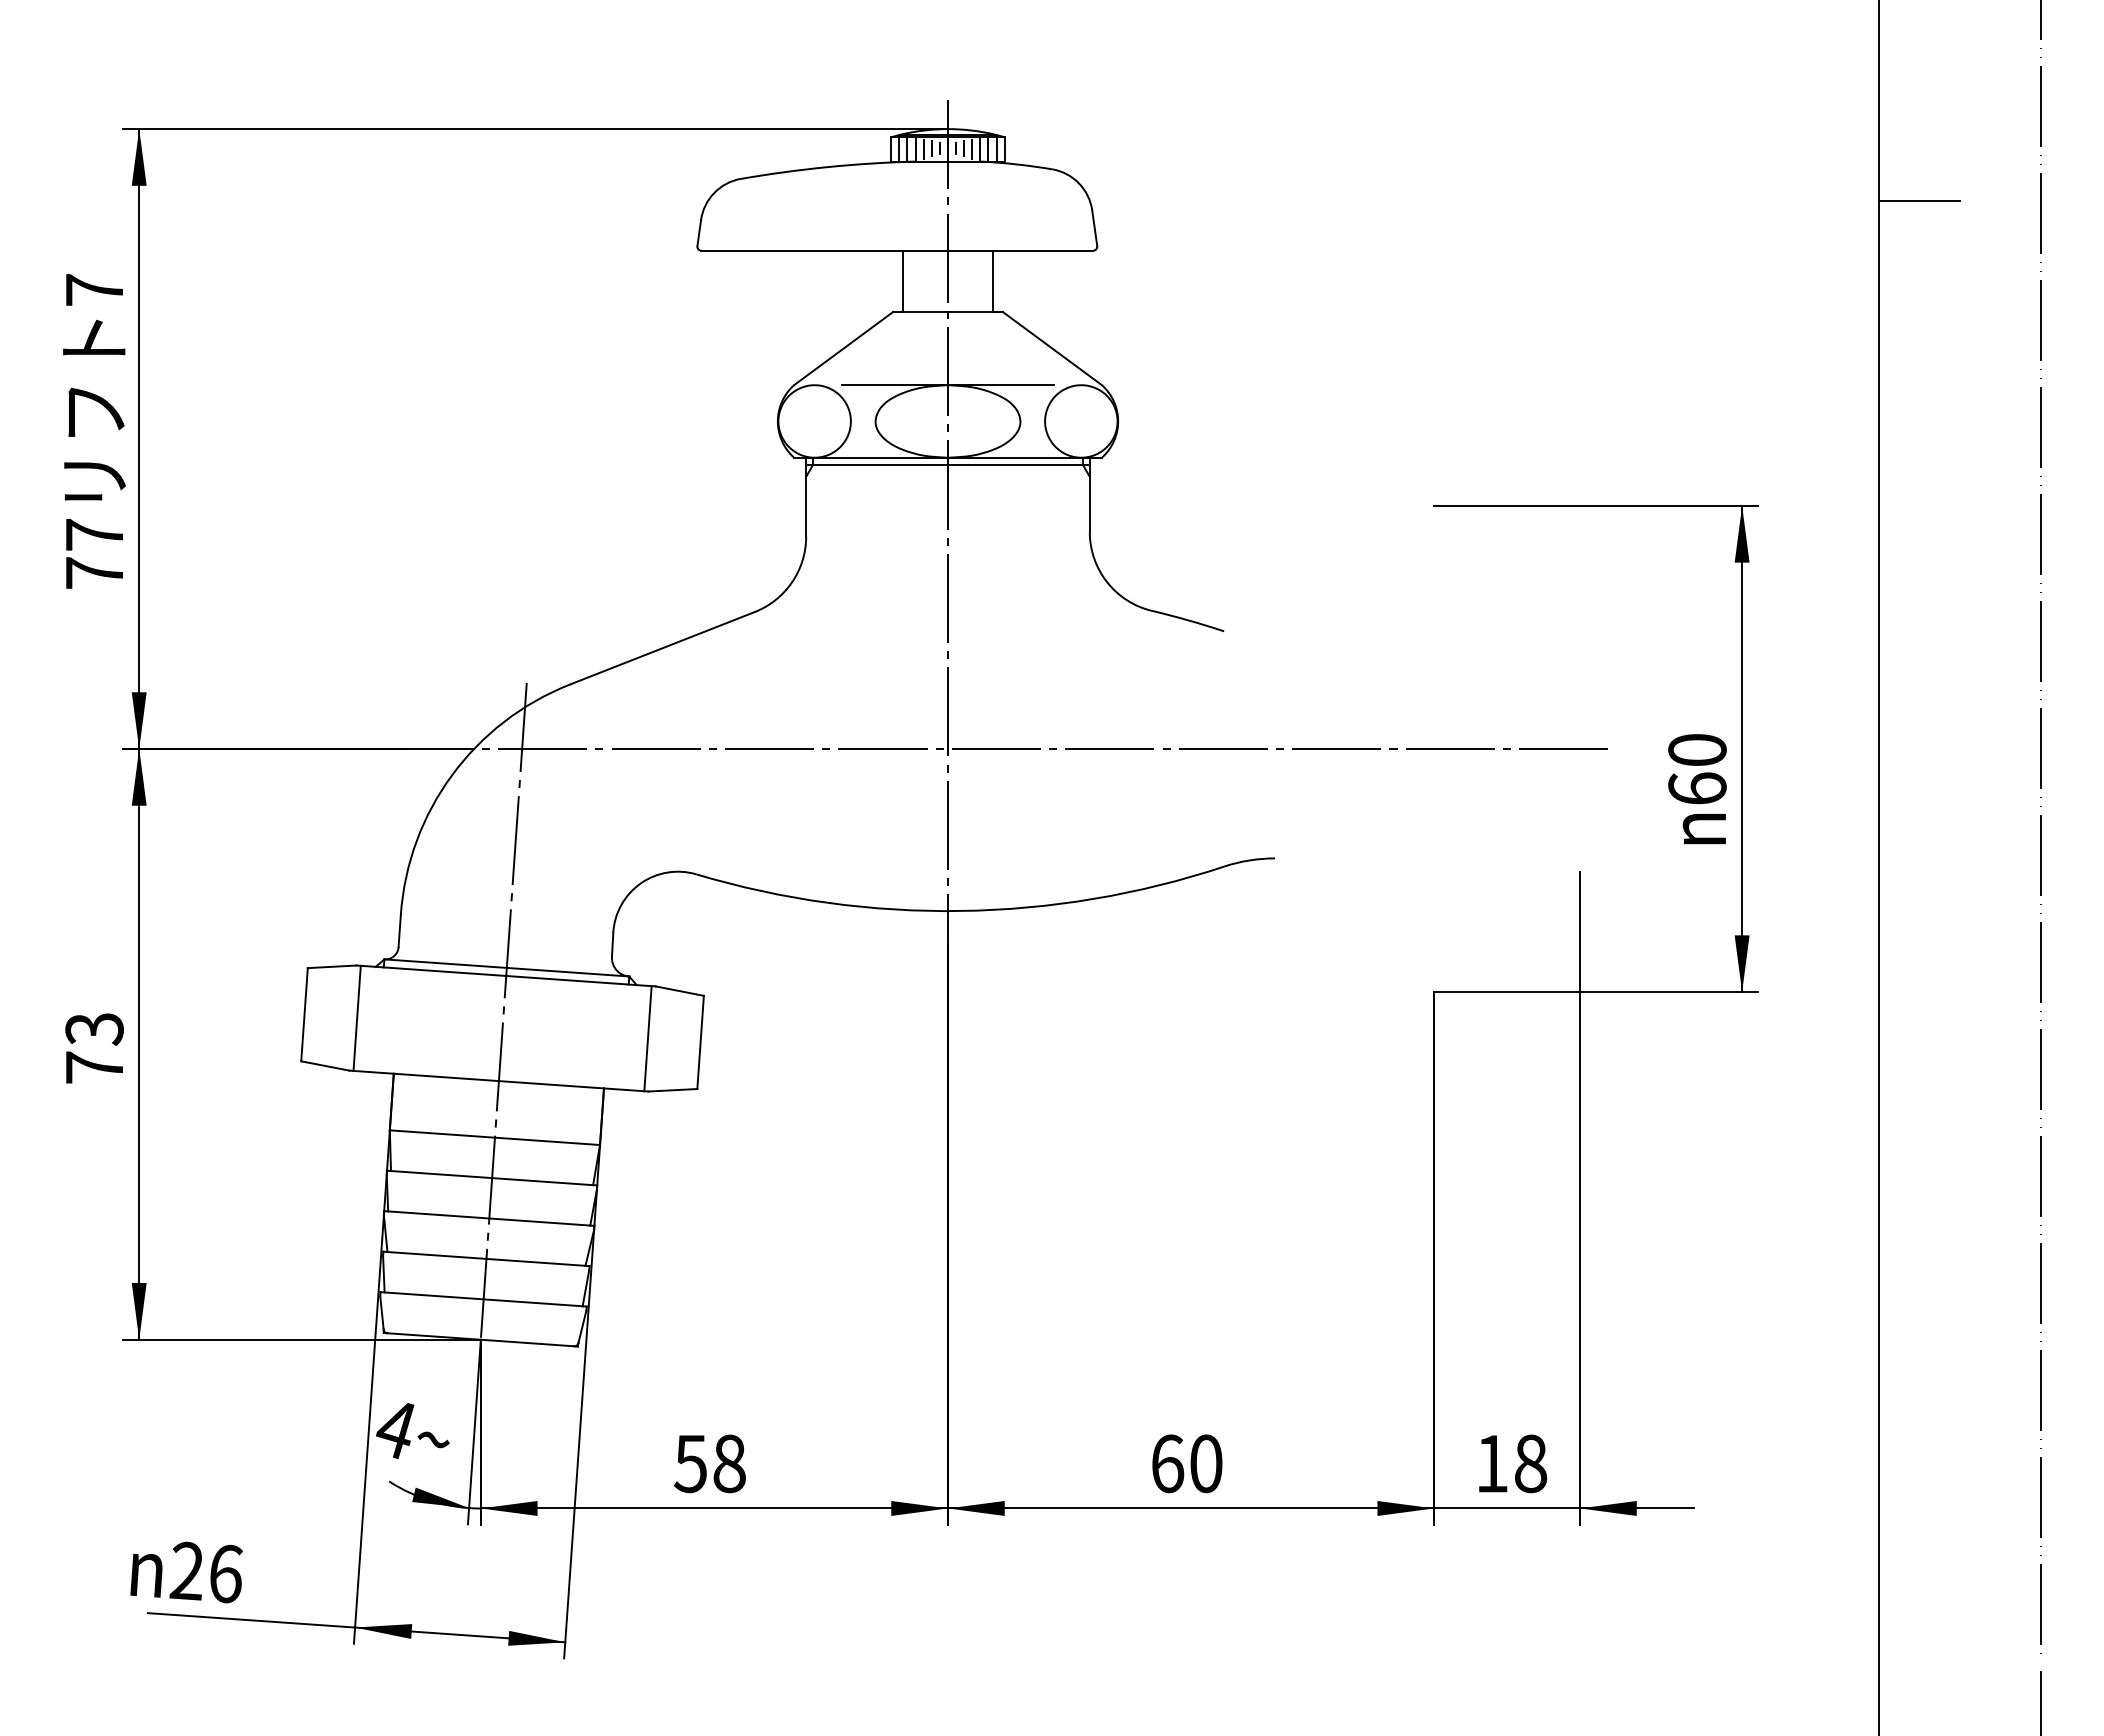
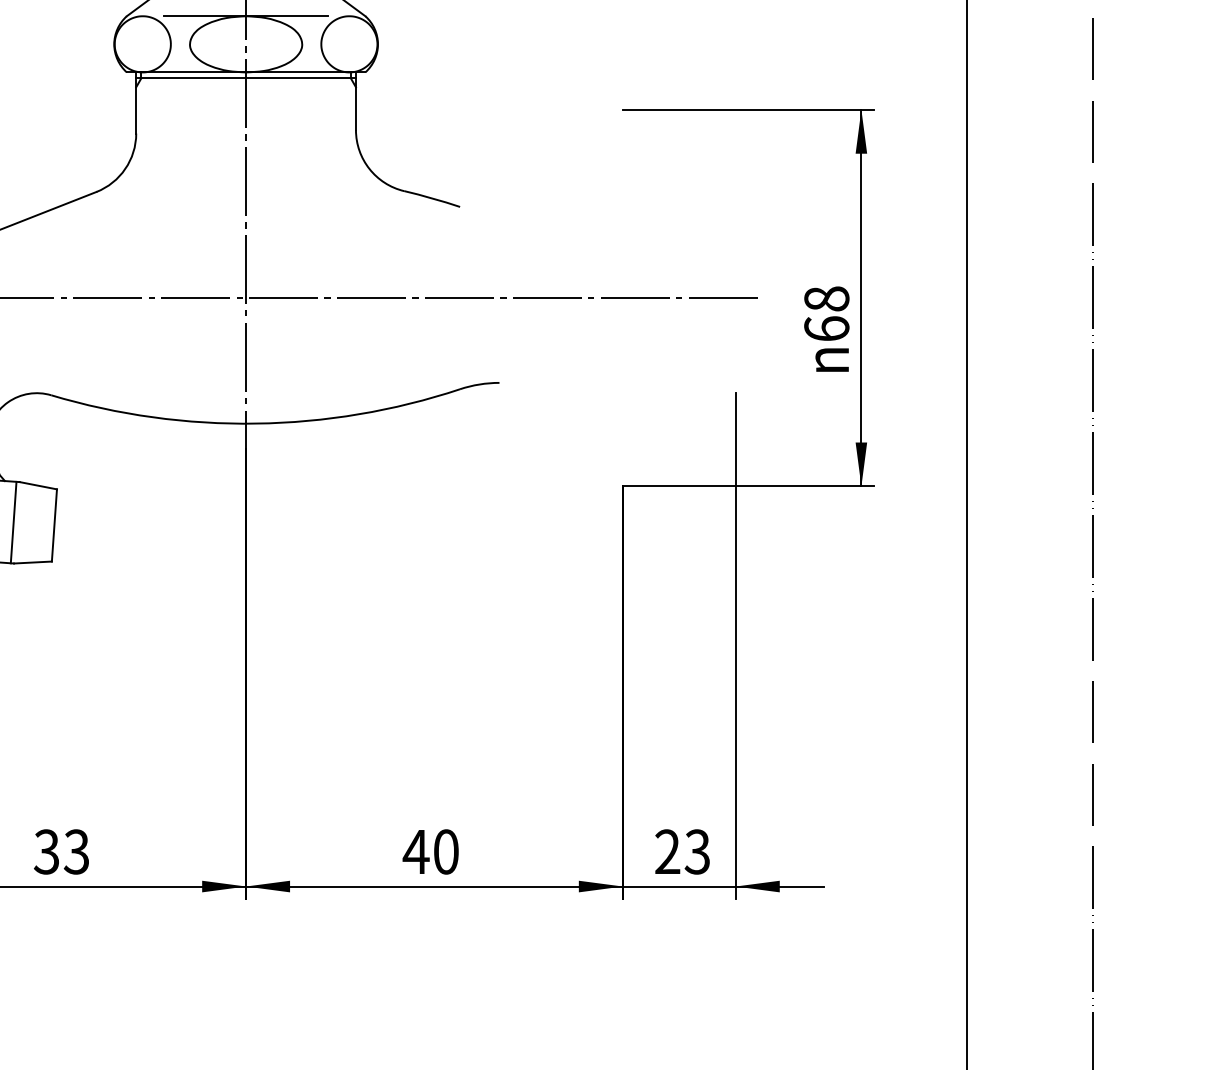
text: (1697, 750) -> (826, 299), 60 -> 68
text: (709, 1463) -> (61, 851), 58 -> 33
text: (1167, 1463) -> (416, 851), 60 -> 40
text: (1511, 1463) -> (682, 851), 18 -> 23

